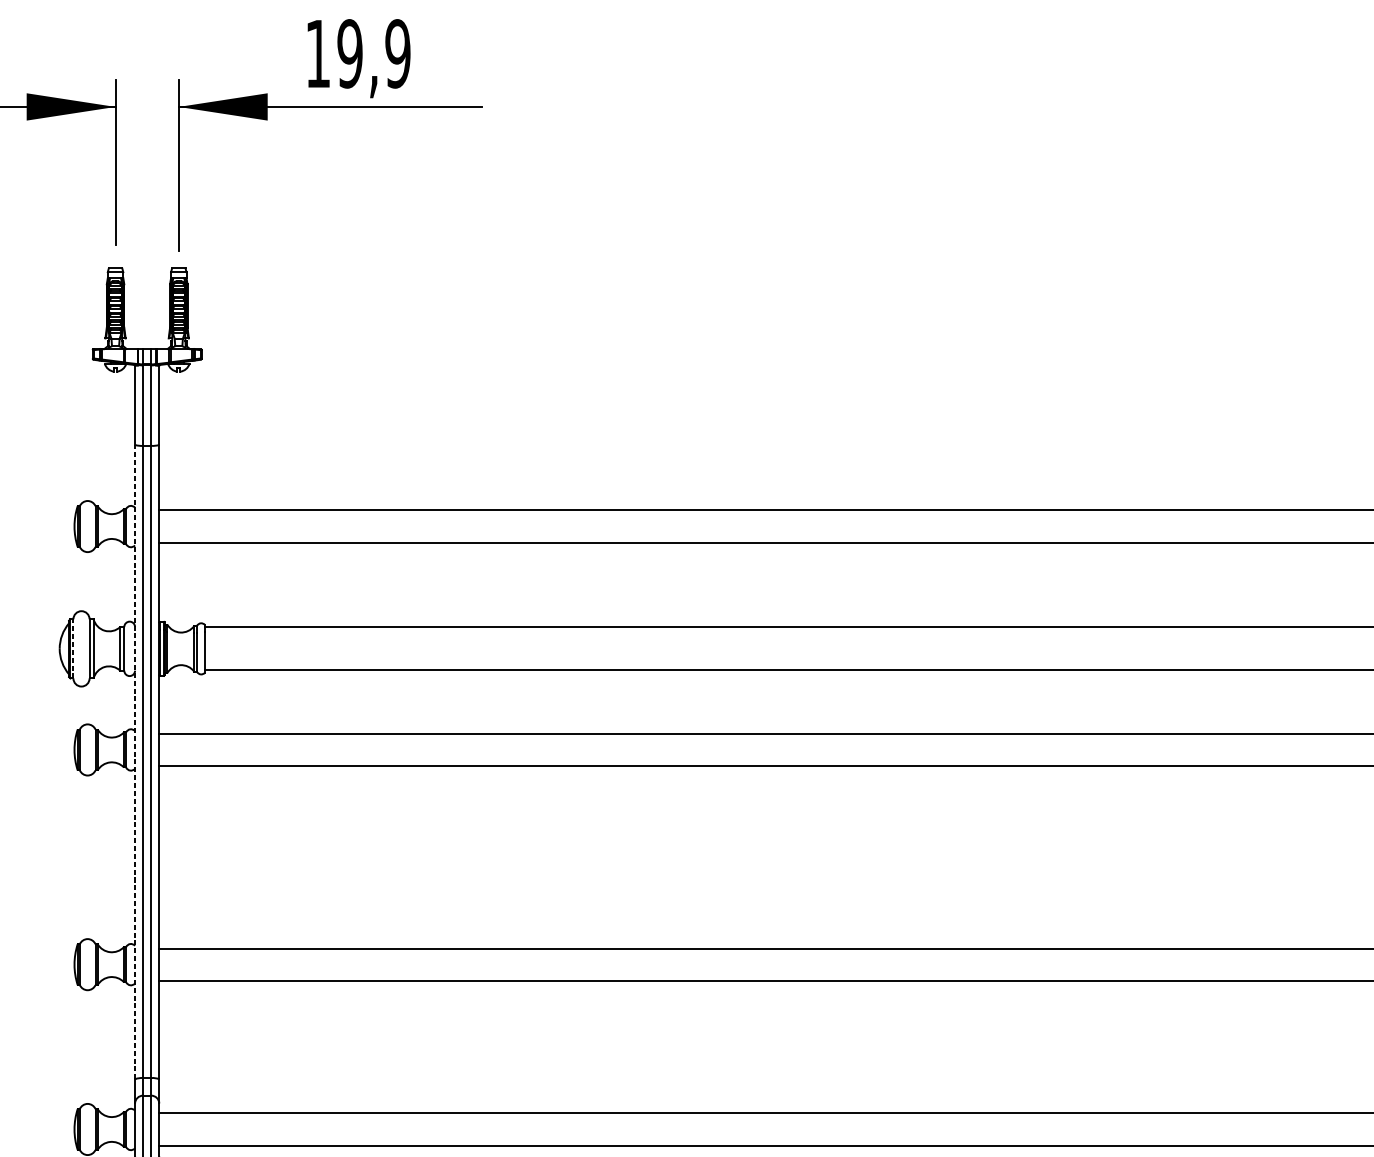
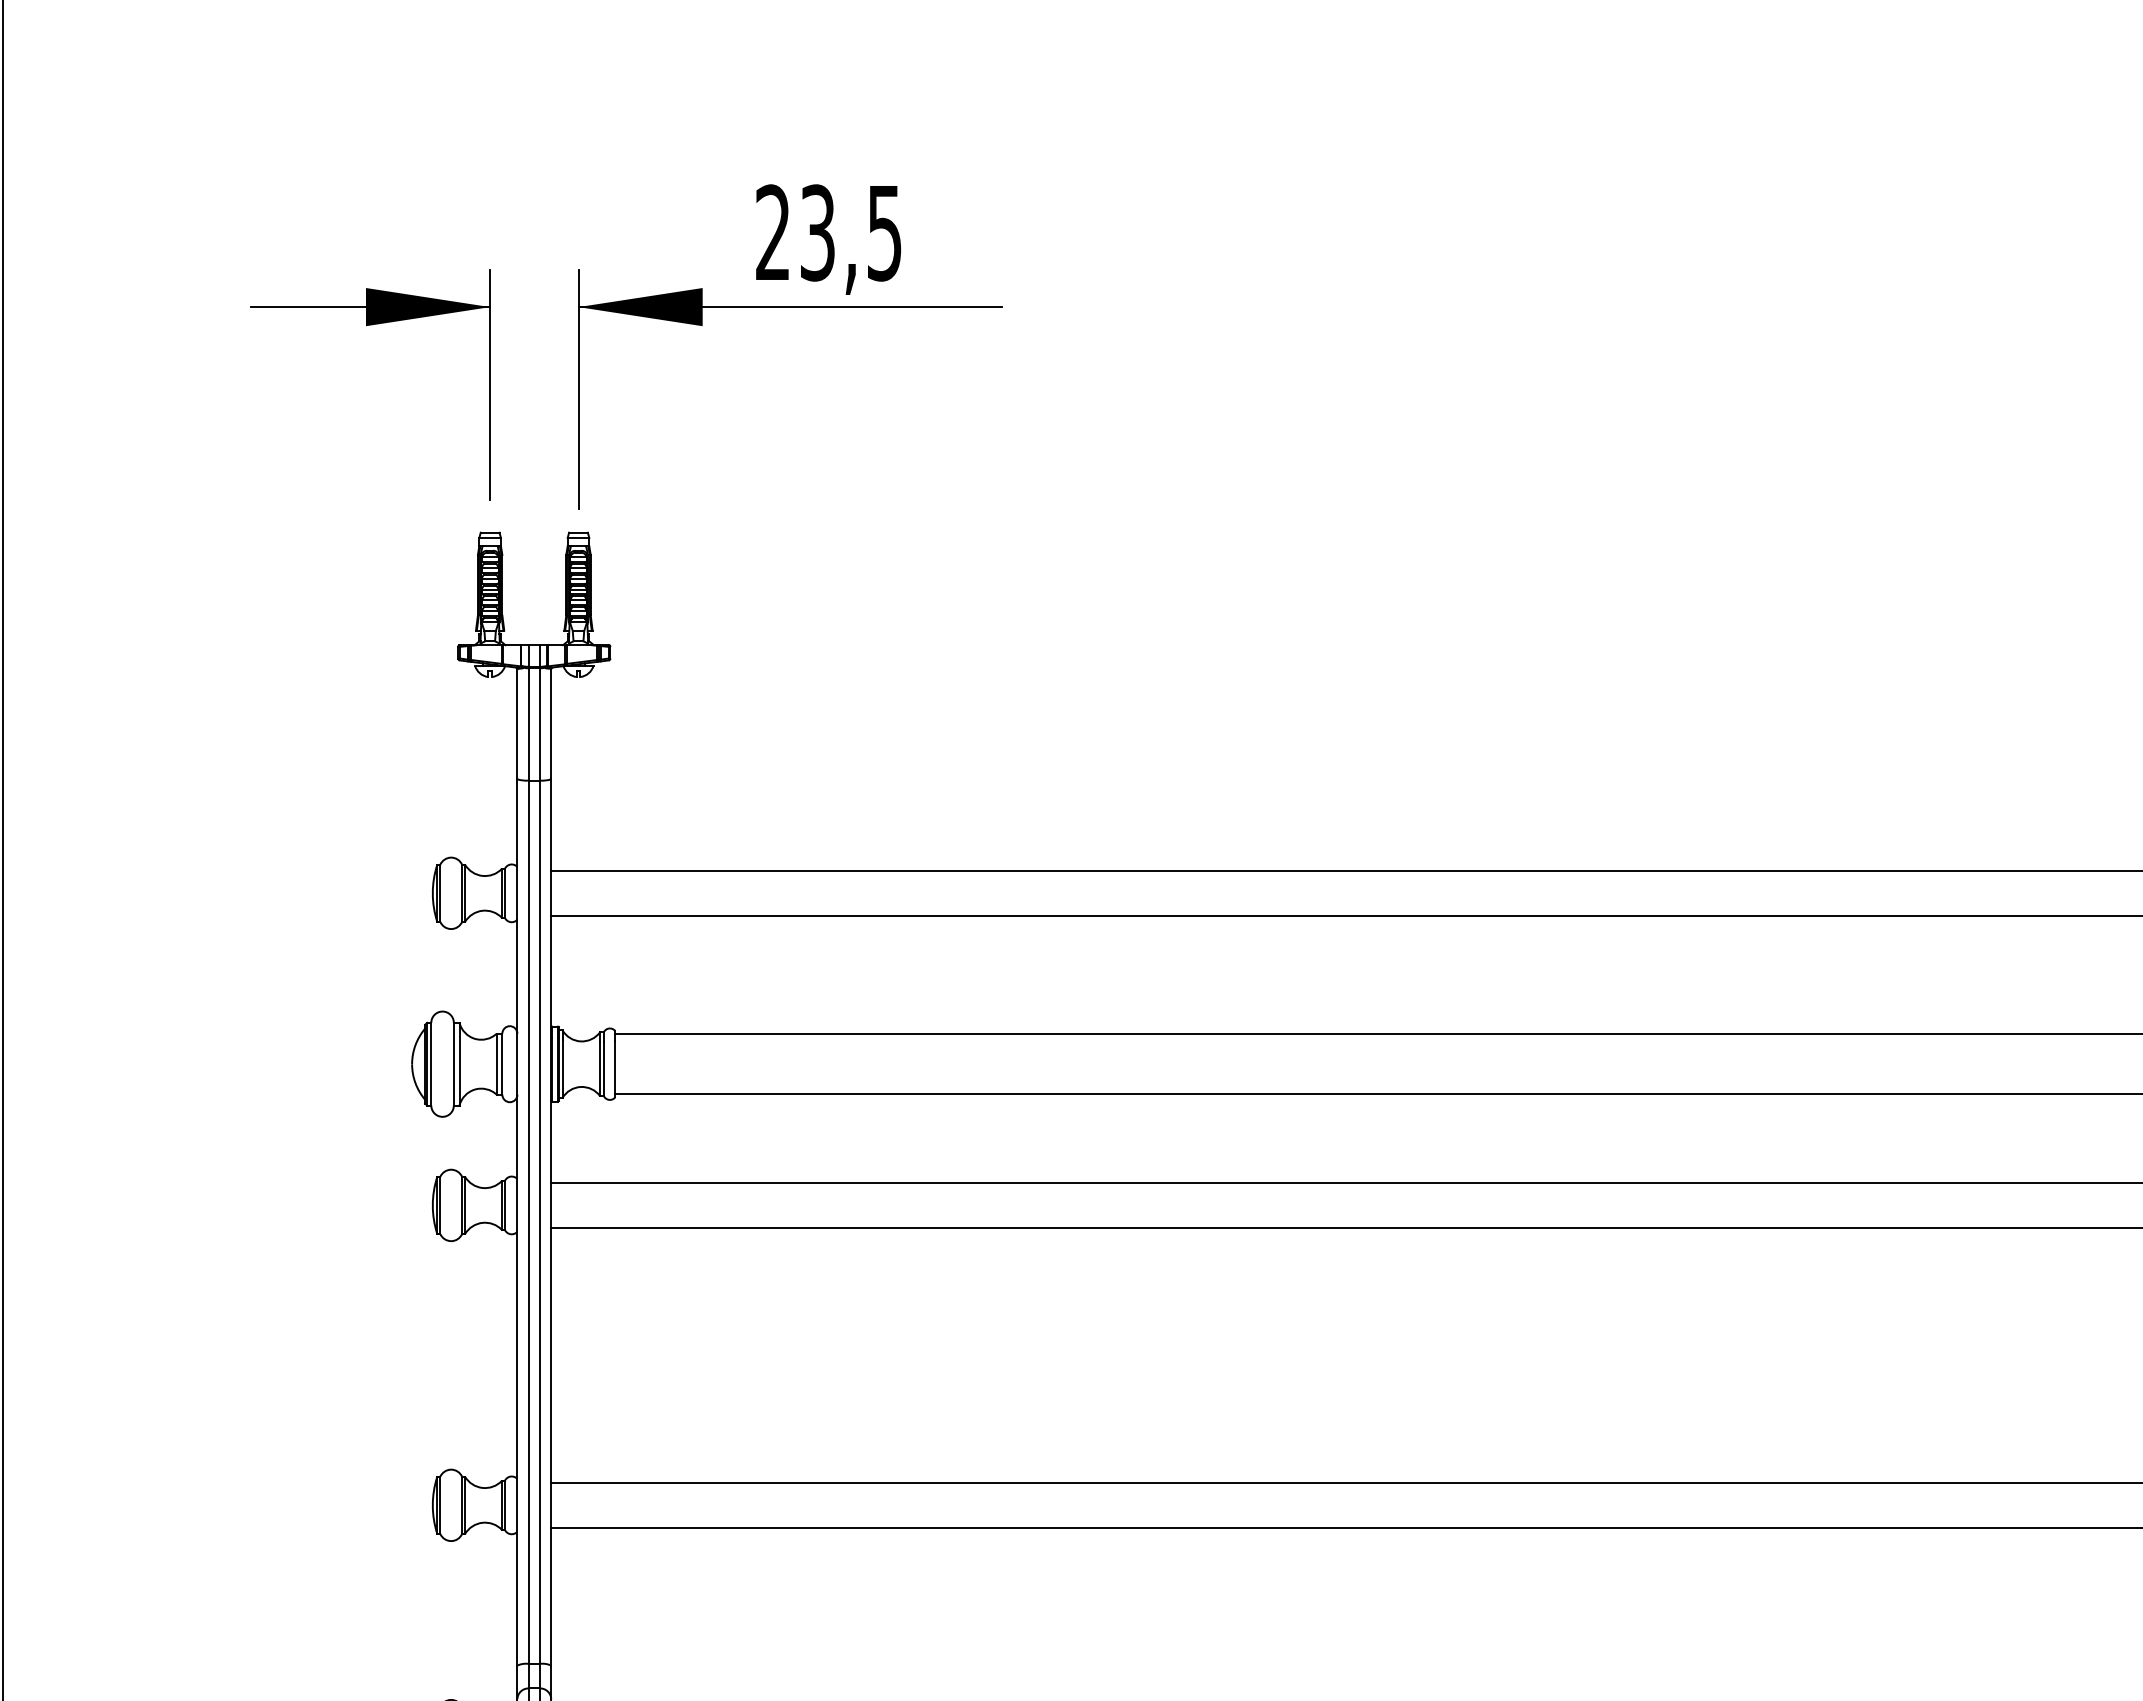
text: (358, 53) -> (829, 232), 19,9 -> 23,5
line: (73, 648) -> (431, 1063), dashed -> solid
line: (135, 761) -> (517, 1221), dashed -> solid

